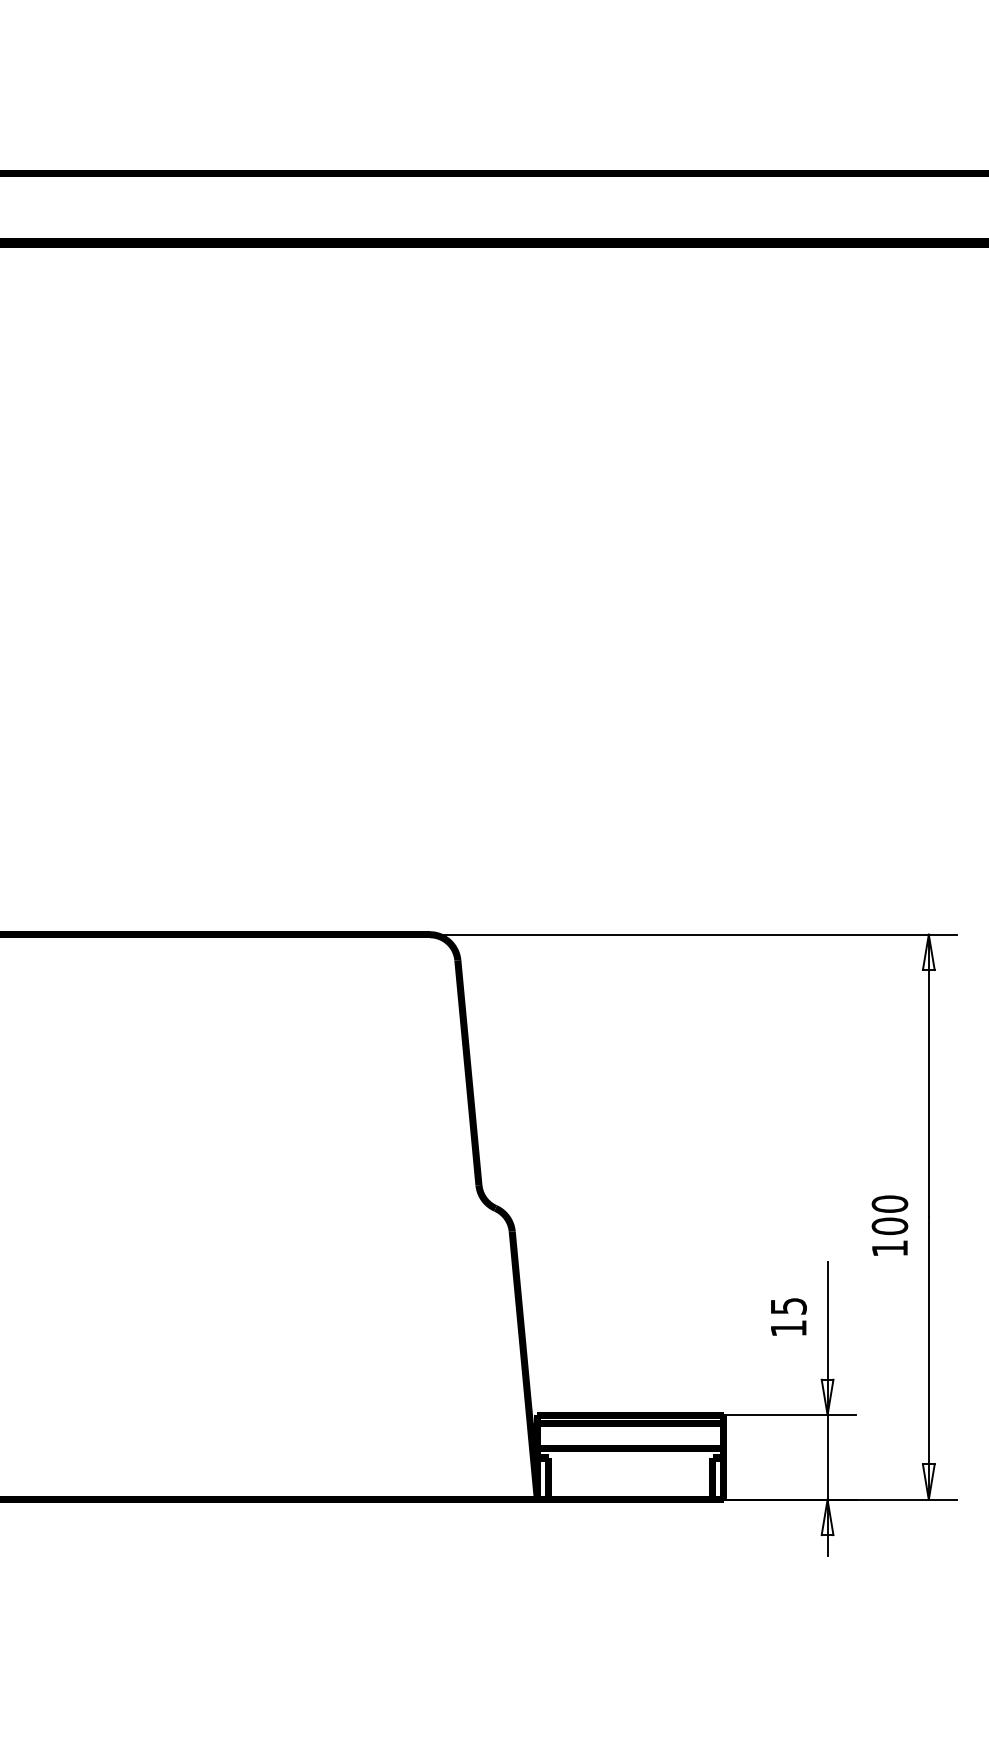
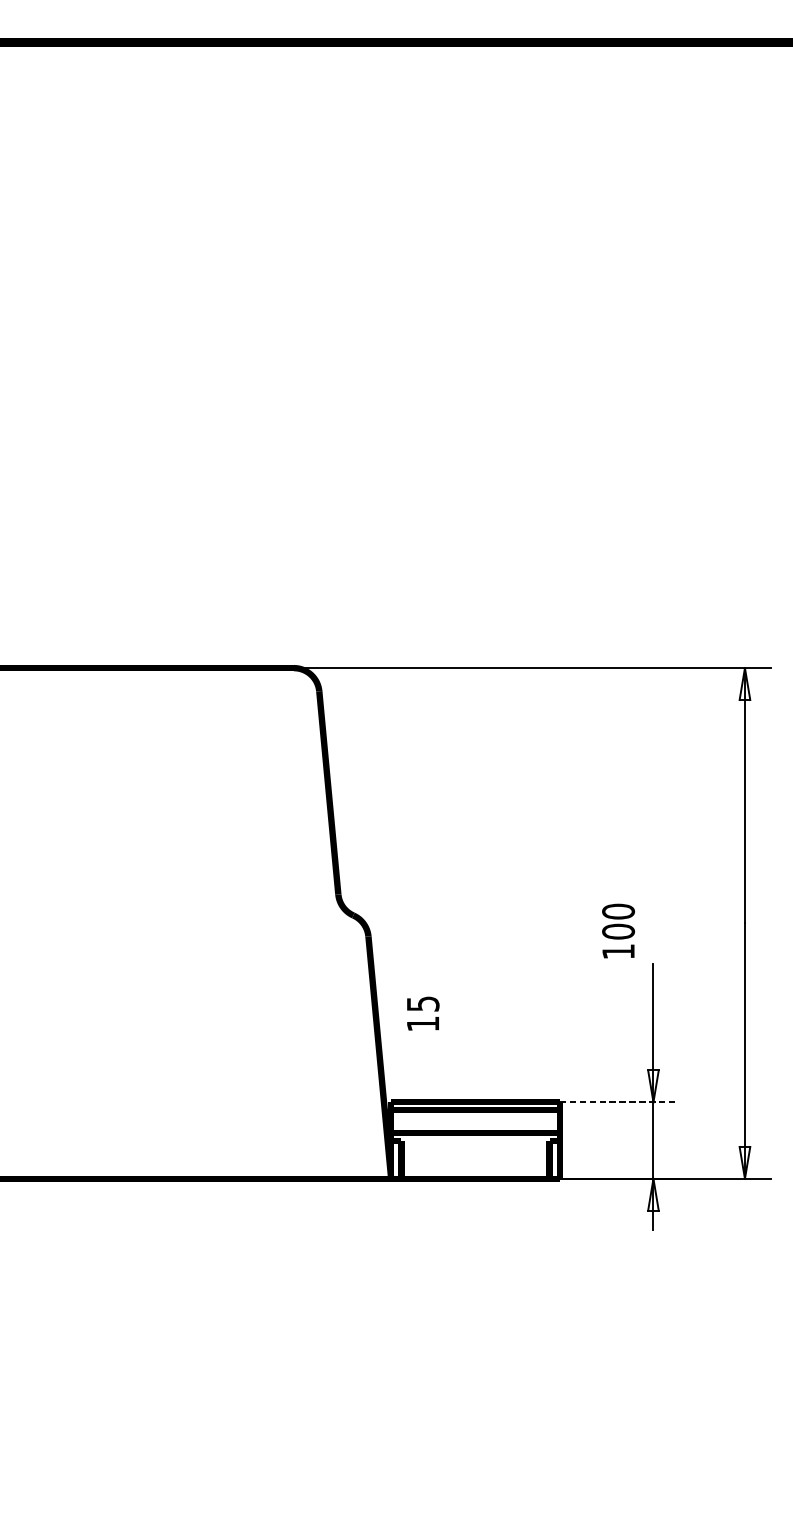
text: (889, 1225) -> (618, 930), moved
text: (788, 1316) -> (422, 1013), moved
line: (789, 1415) -> (619, 1102), solid -> dashed

